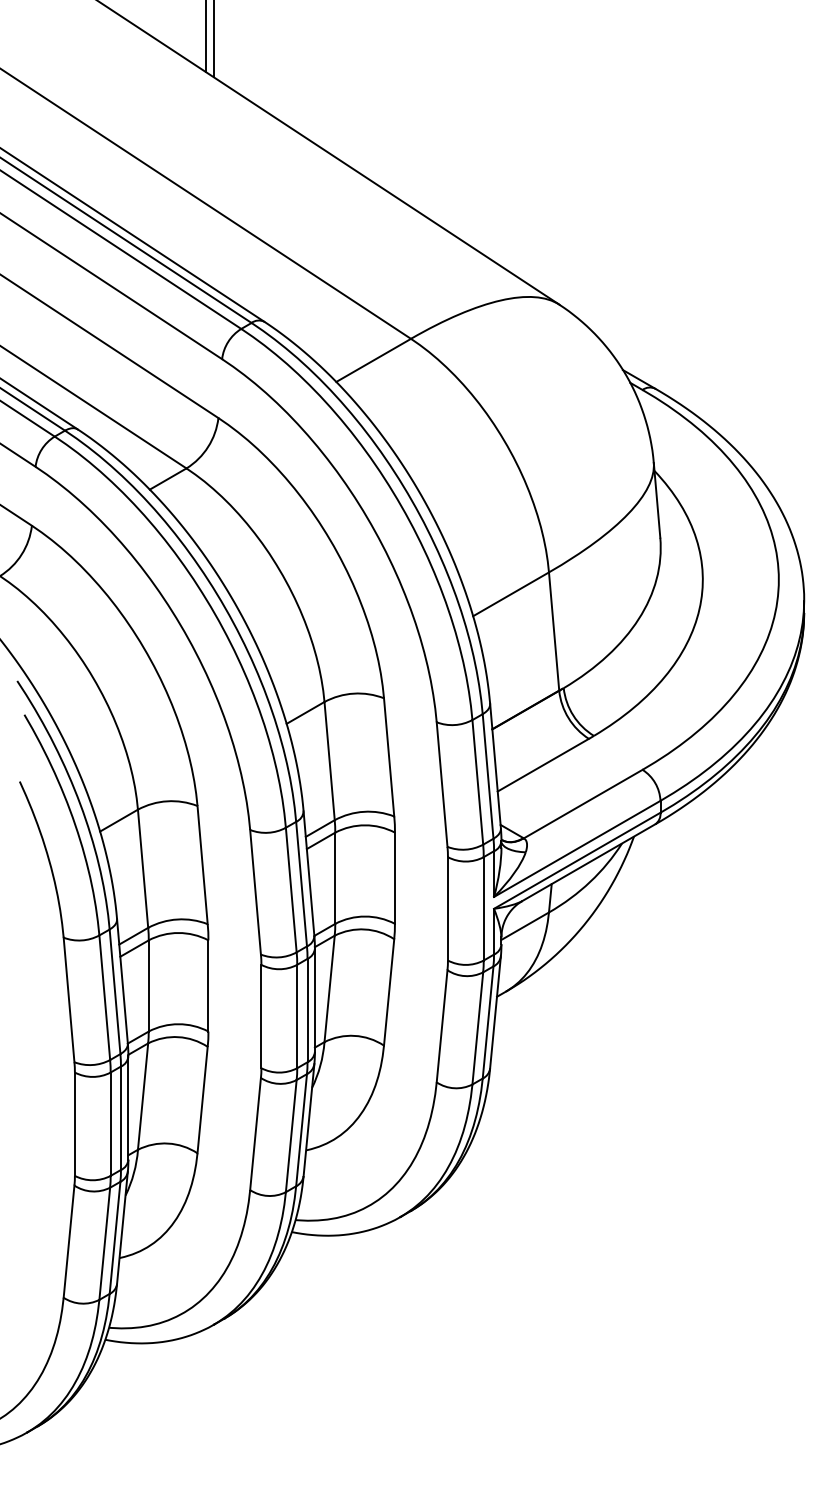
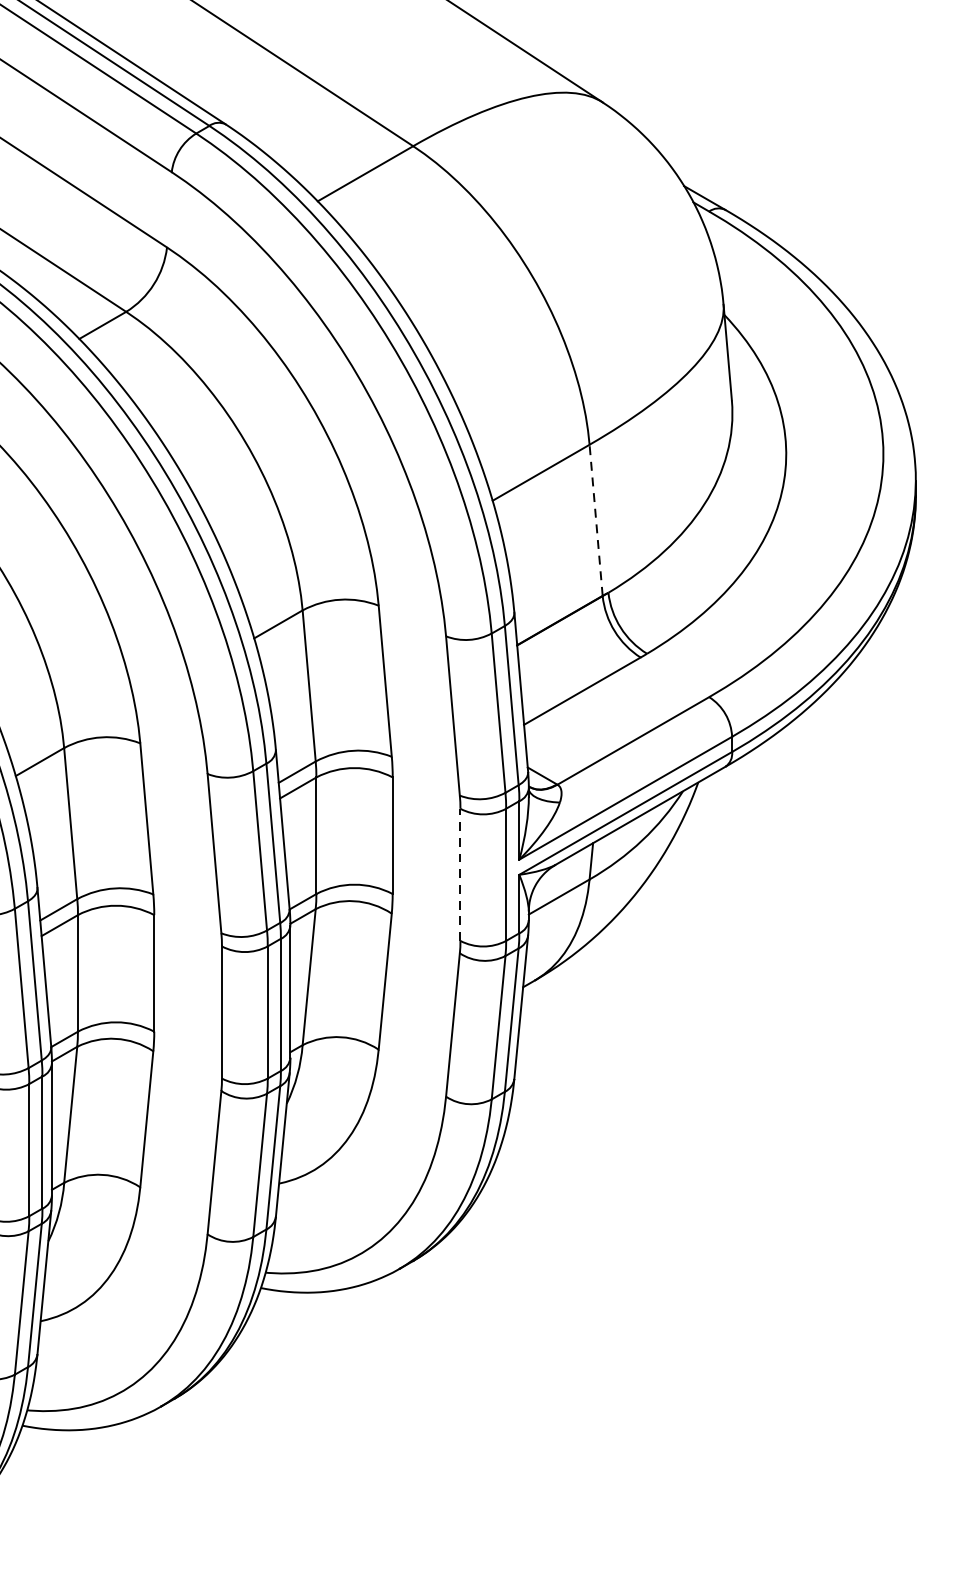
line: (554, 631) -> (596, 520), solid -> dashed
line: (447, 908) -> (459, 874), solid -> dashed

